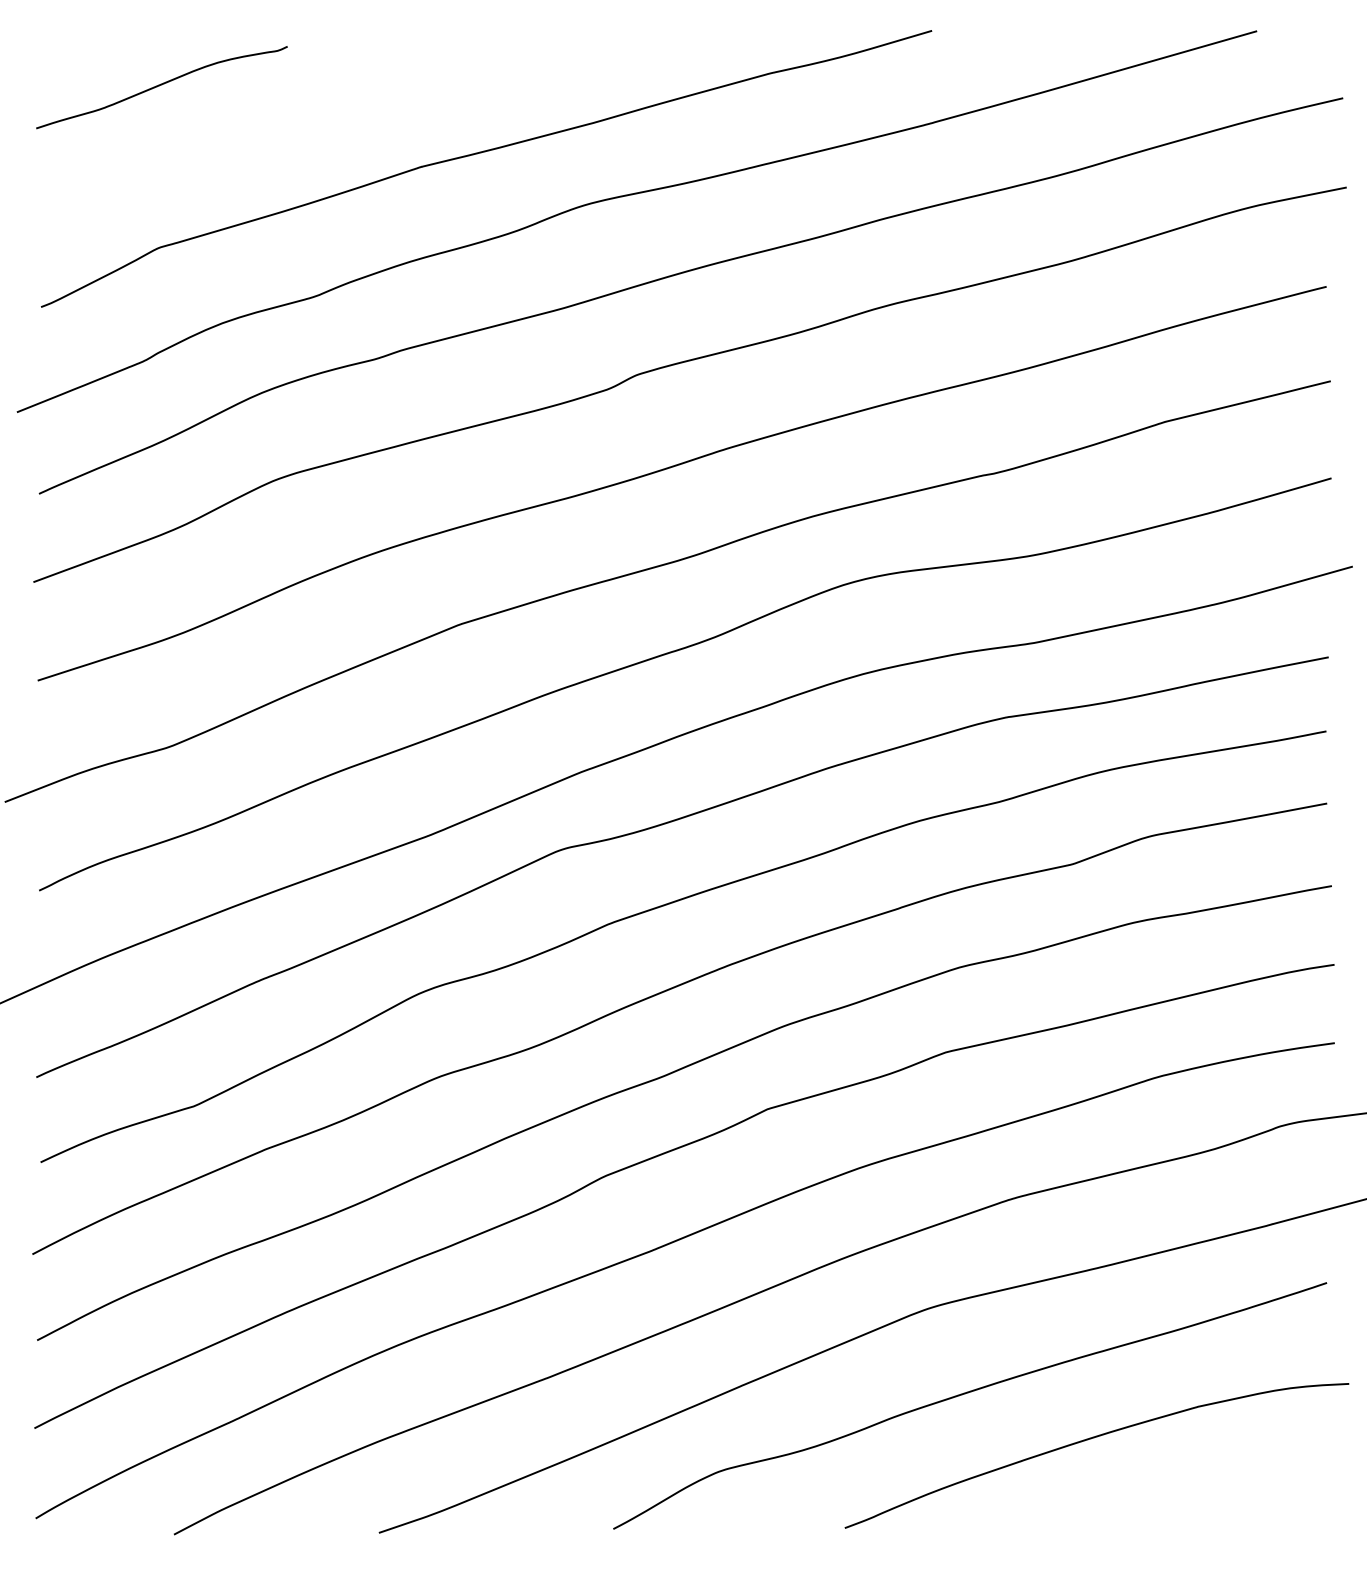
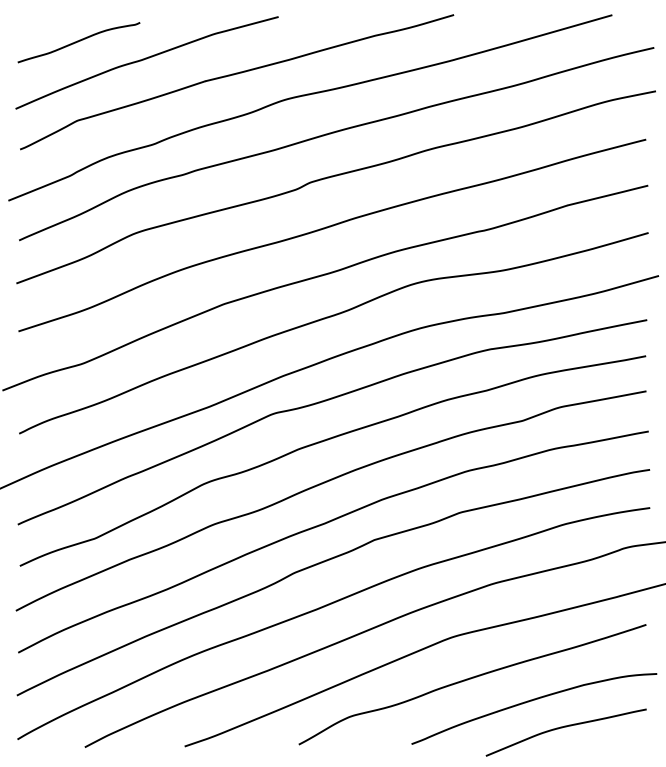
curve: (296, 124) -> (144, 60), added
curve: (1160, 1493) -> (565, 727), added

